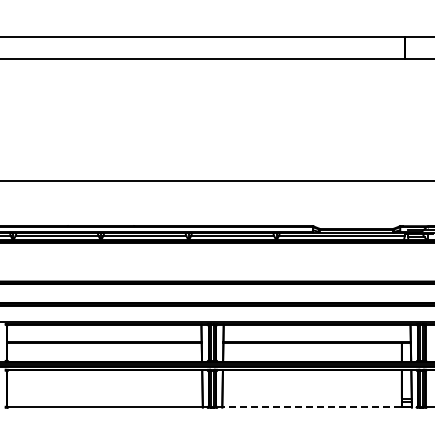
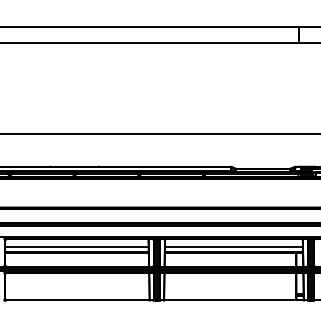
line: (104, 334) -> (77, 246), added
line: (316, 334) -> (233, 246), added
line: (317, 407) -> (234, 300), dashed -> solid

